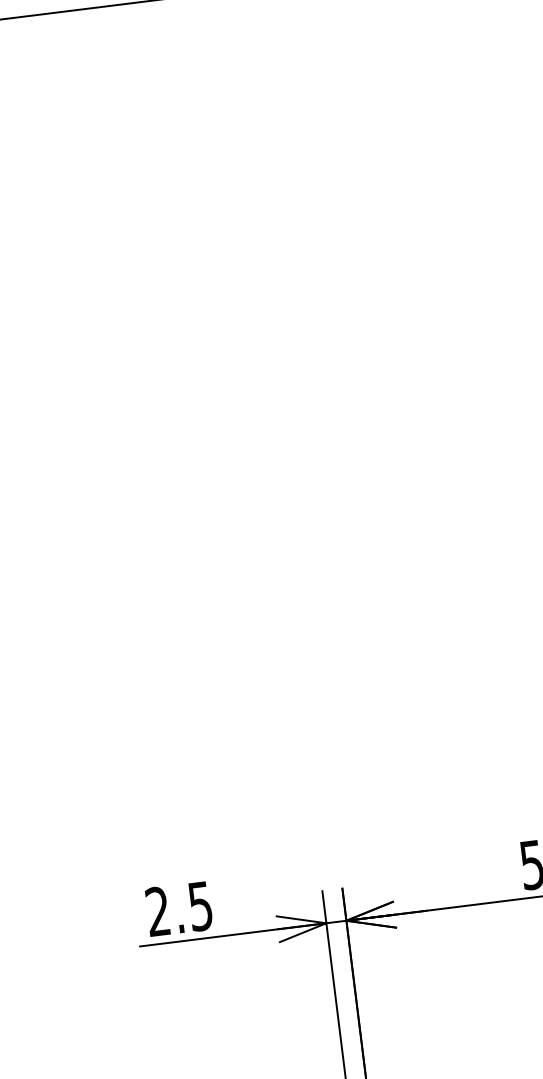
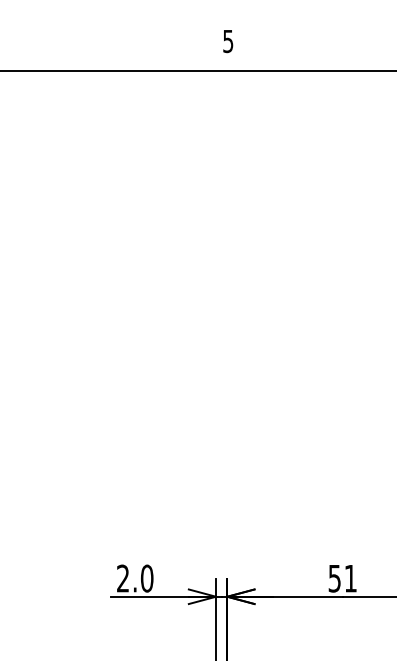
text: (201, 906) -> (147, 578), 2.5 -> 2.0

